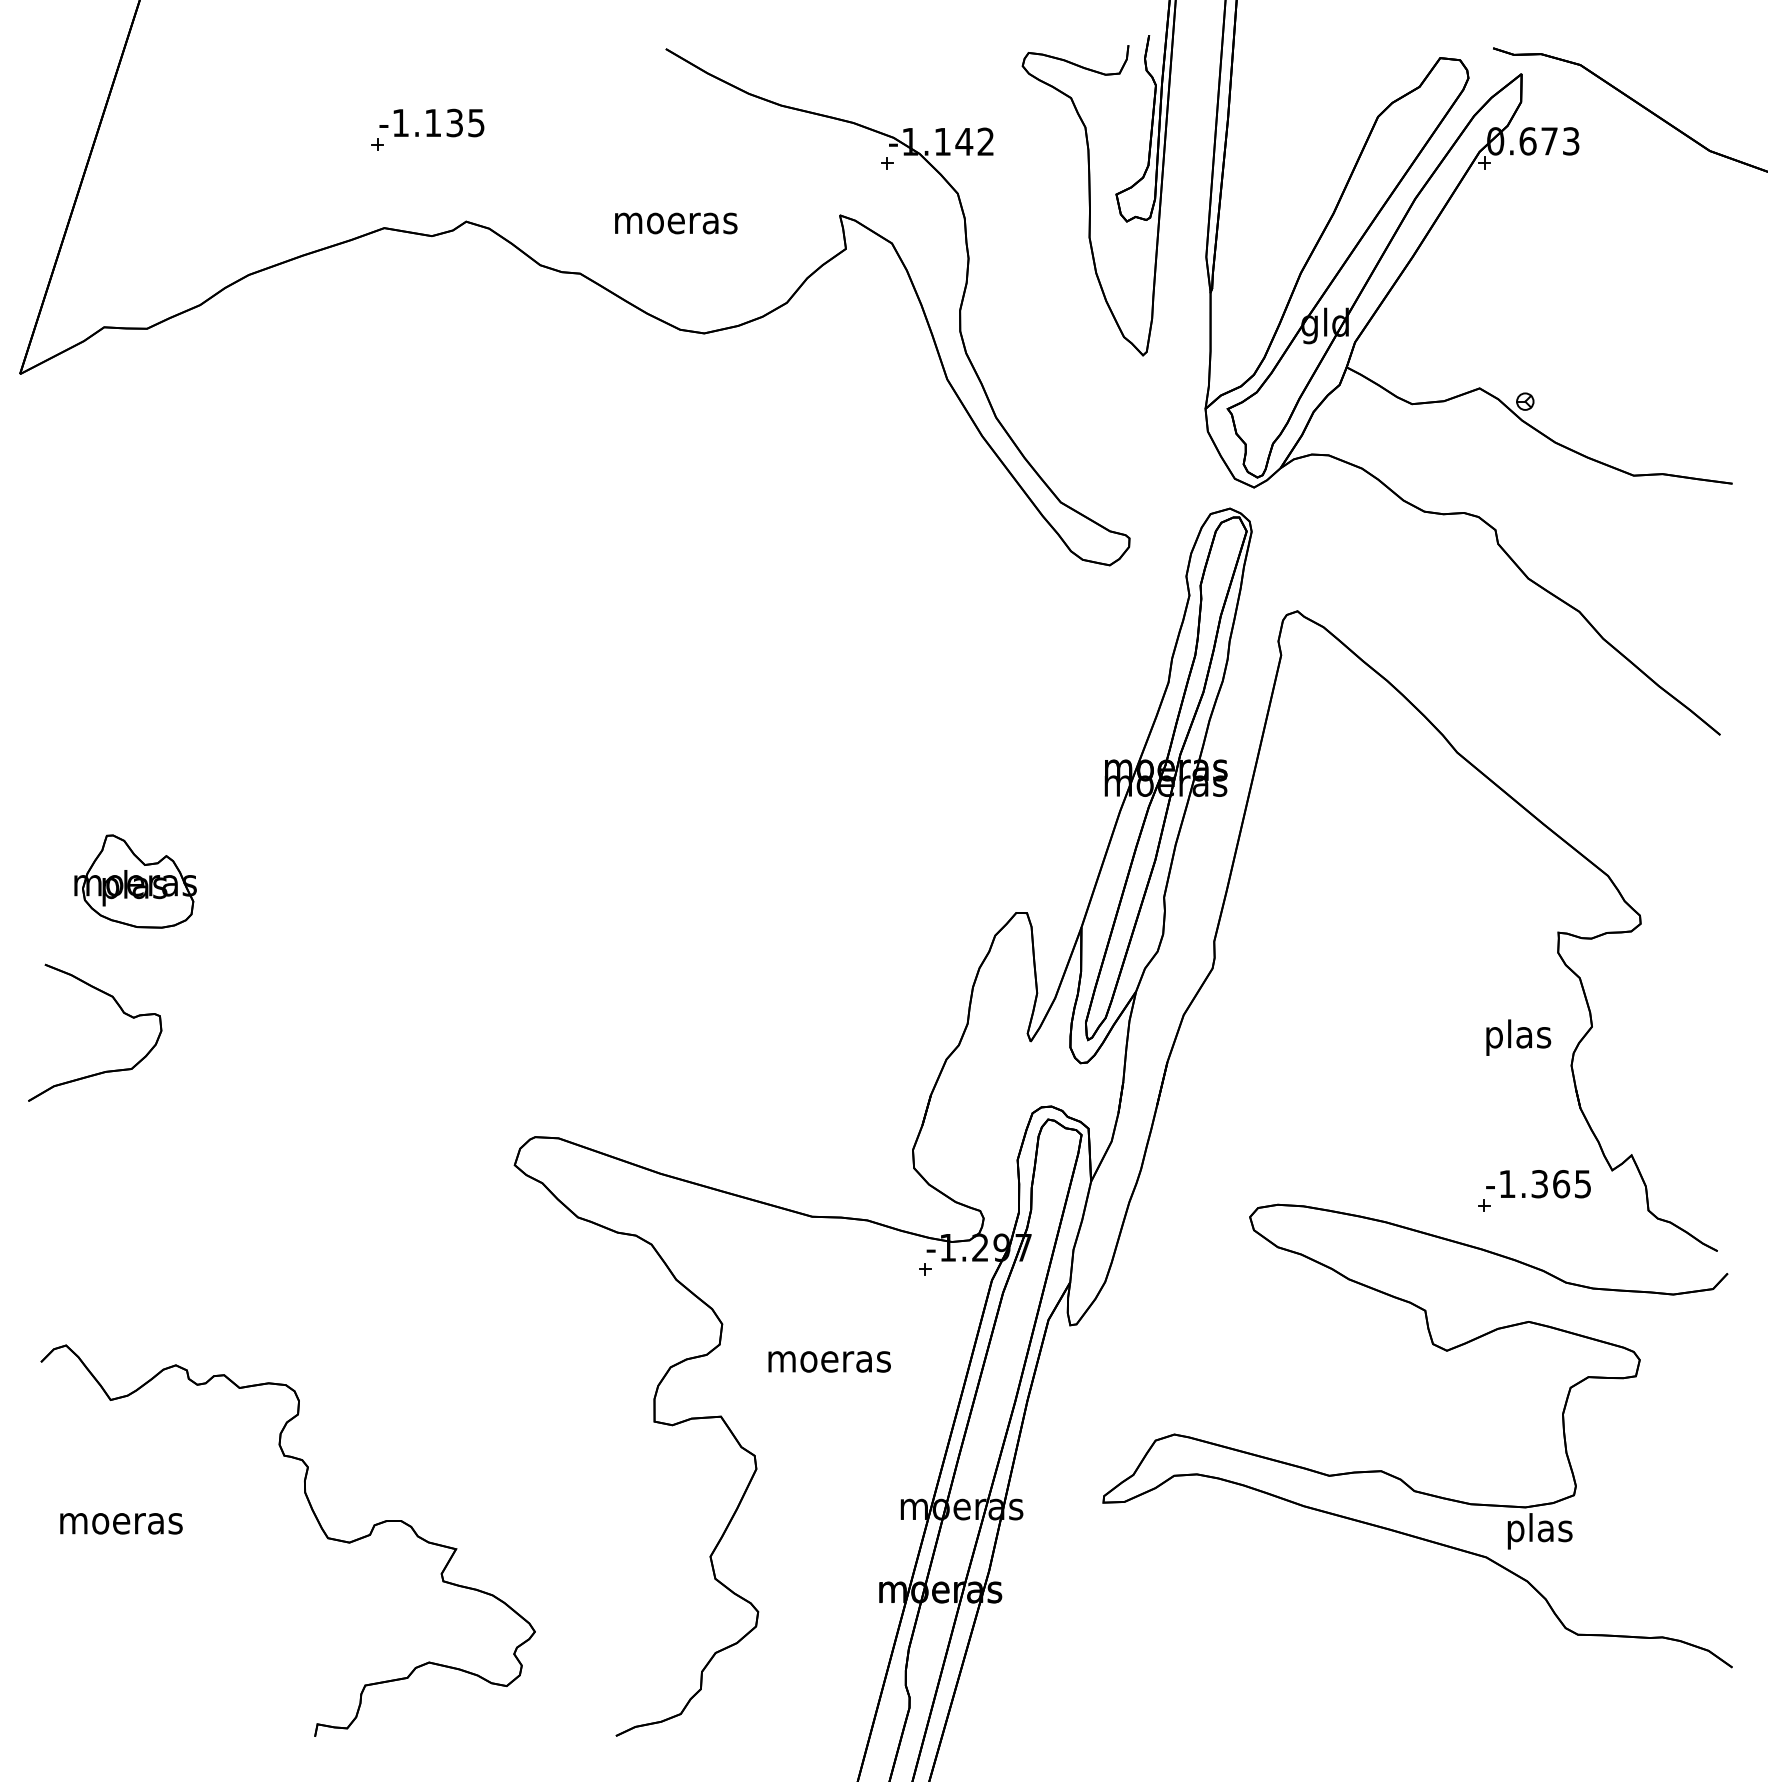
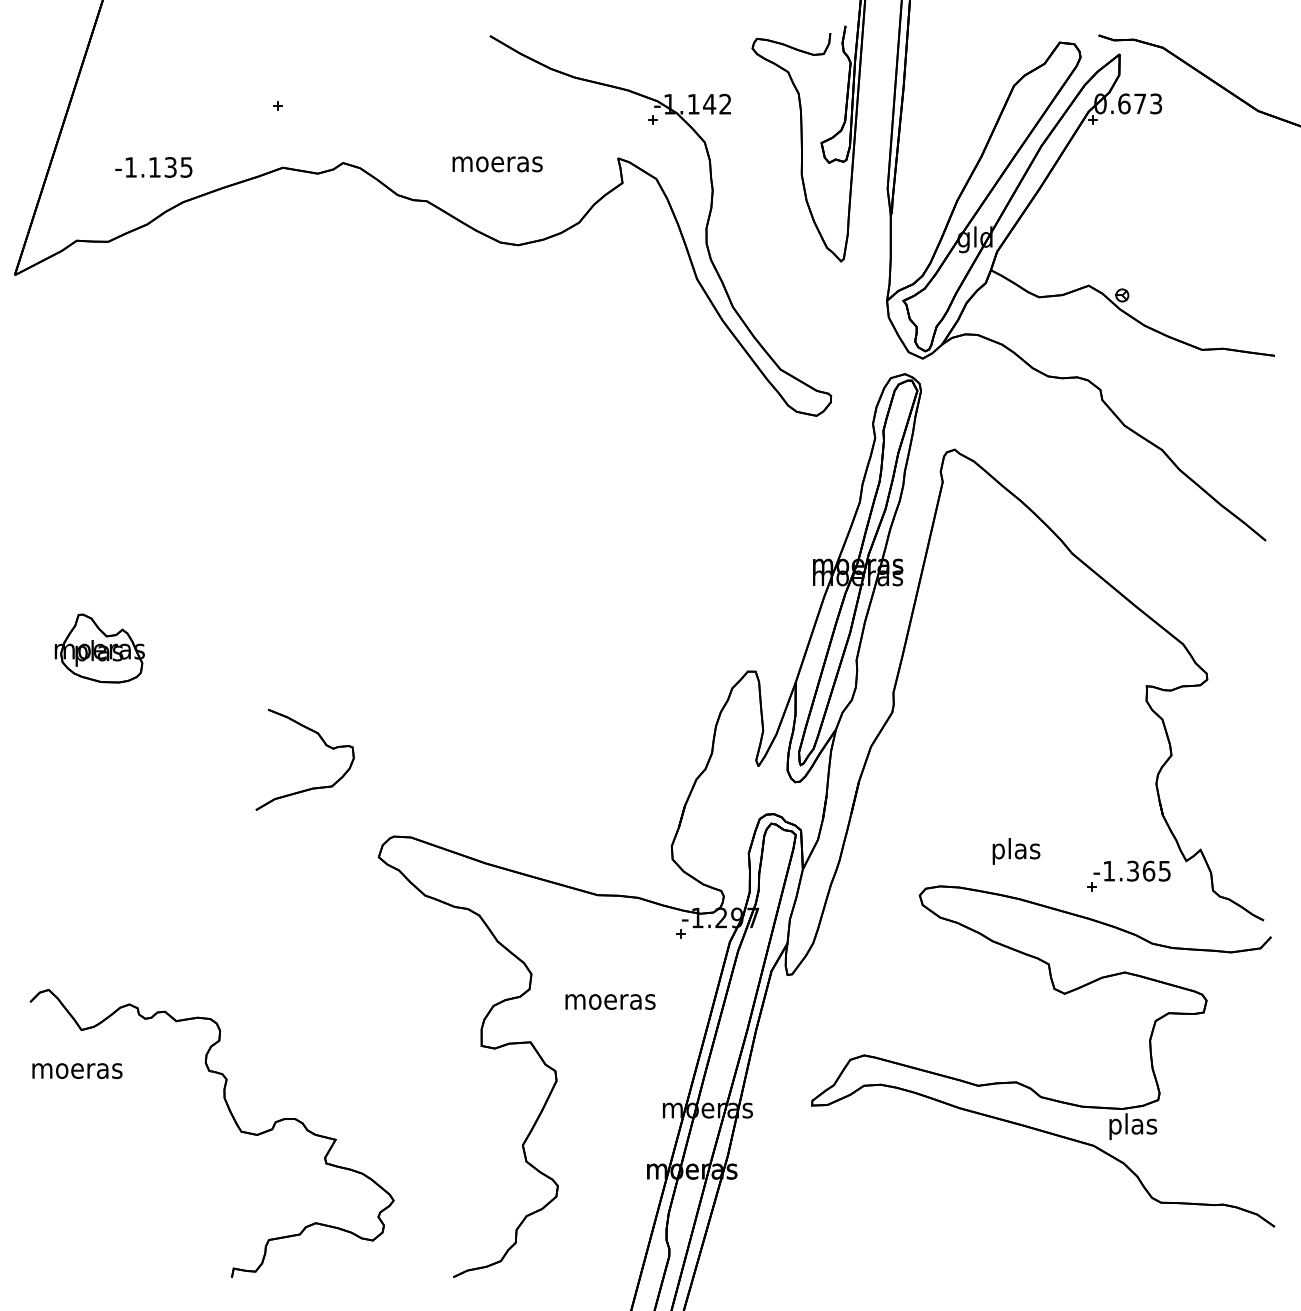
text: (431, 123) -> (153, 167), moved
part: (121, 1011) -> (324, 744), moved
text: (1518, 1037) -> (1016, 851), moved
text: (121, 1522) -> (77, 1070), moved

